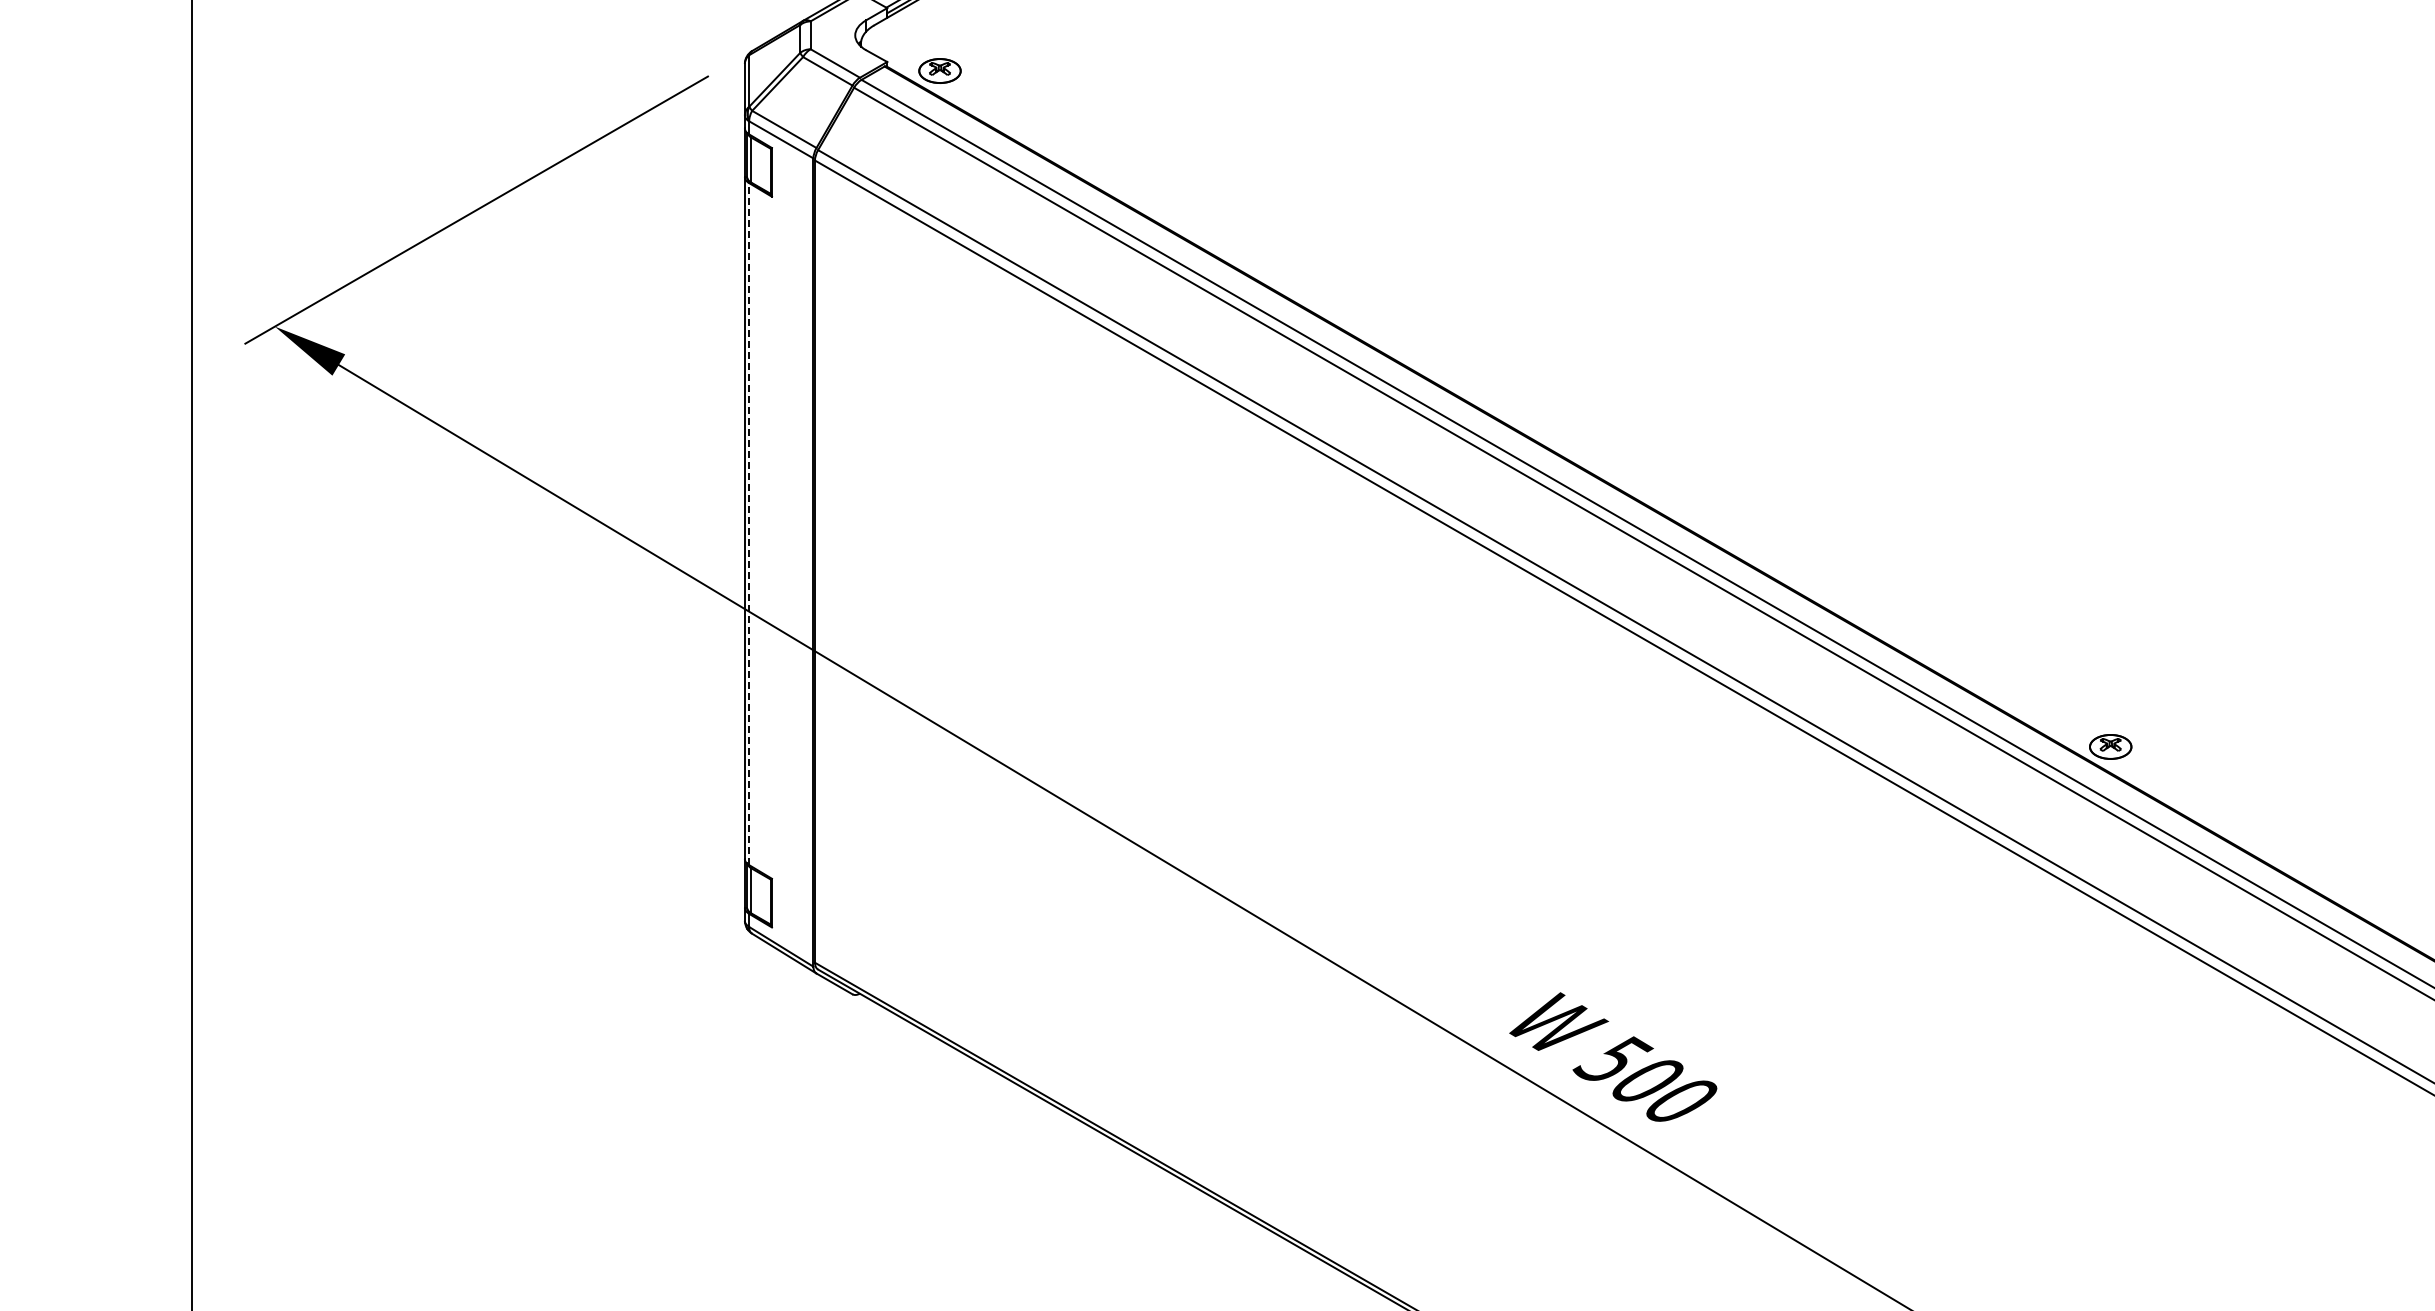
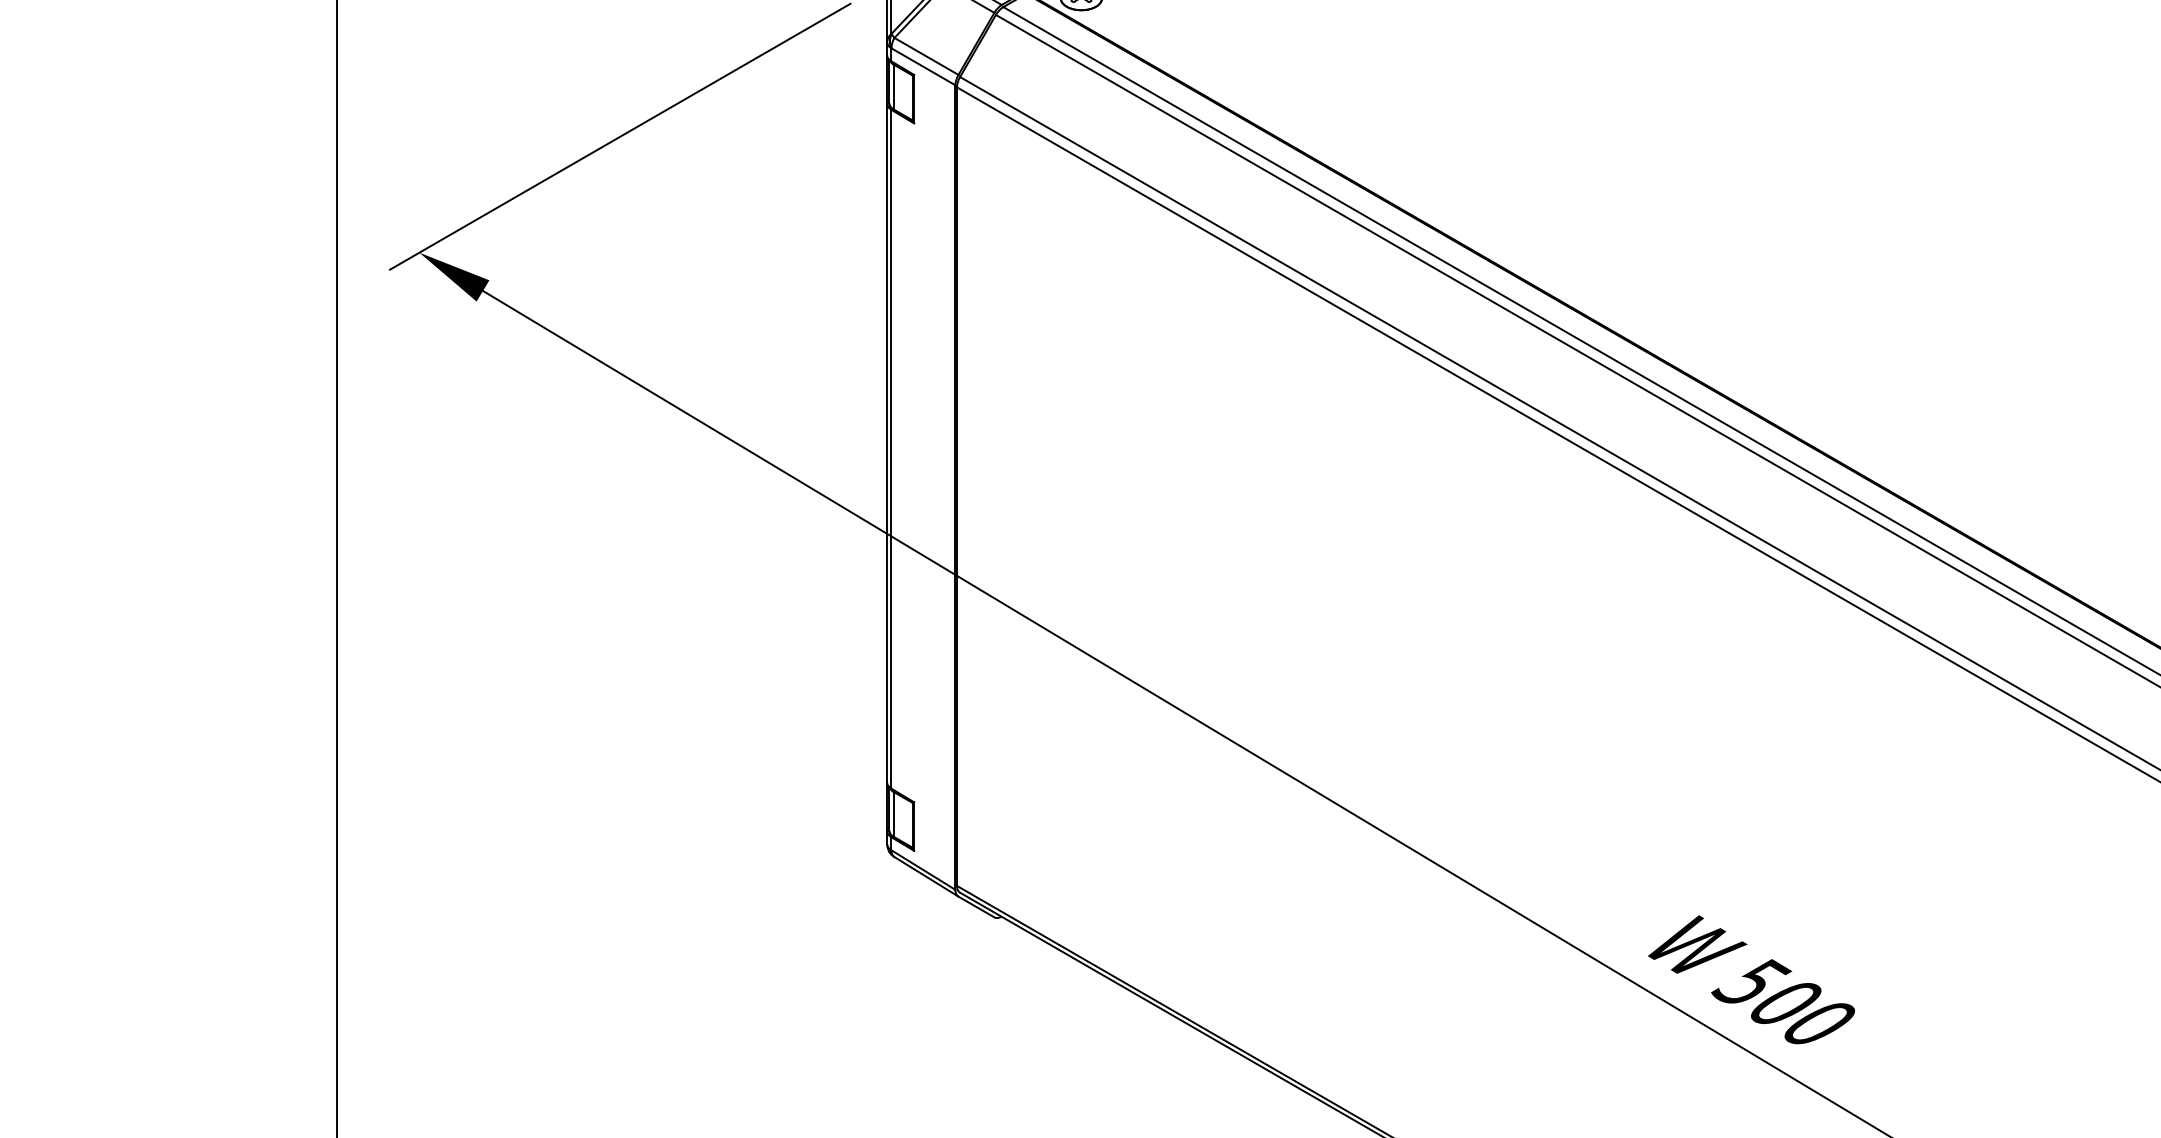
line: (749, 523) -> (891, 448), dashed -> solid

